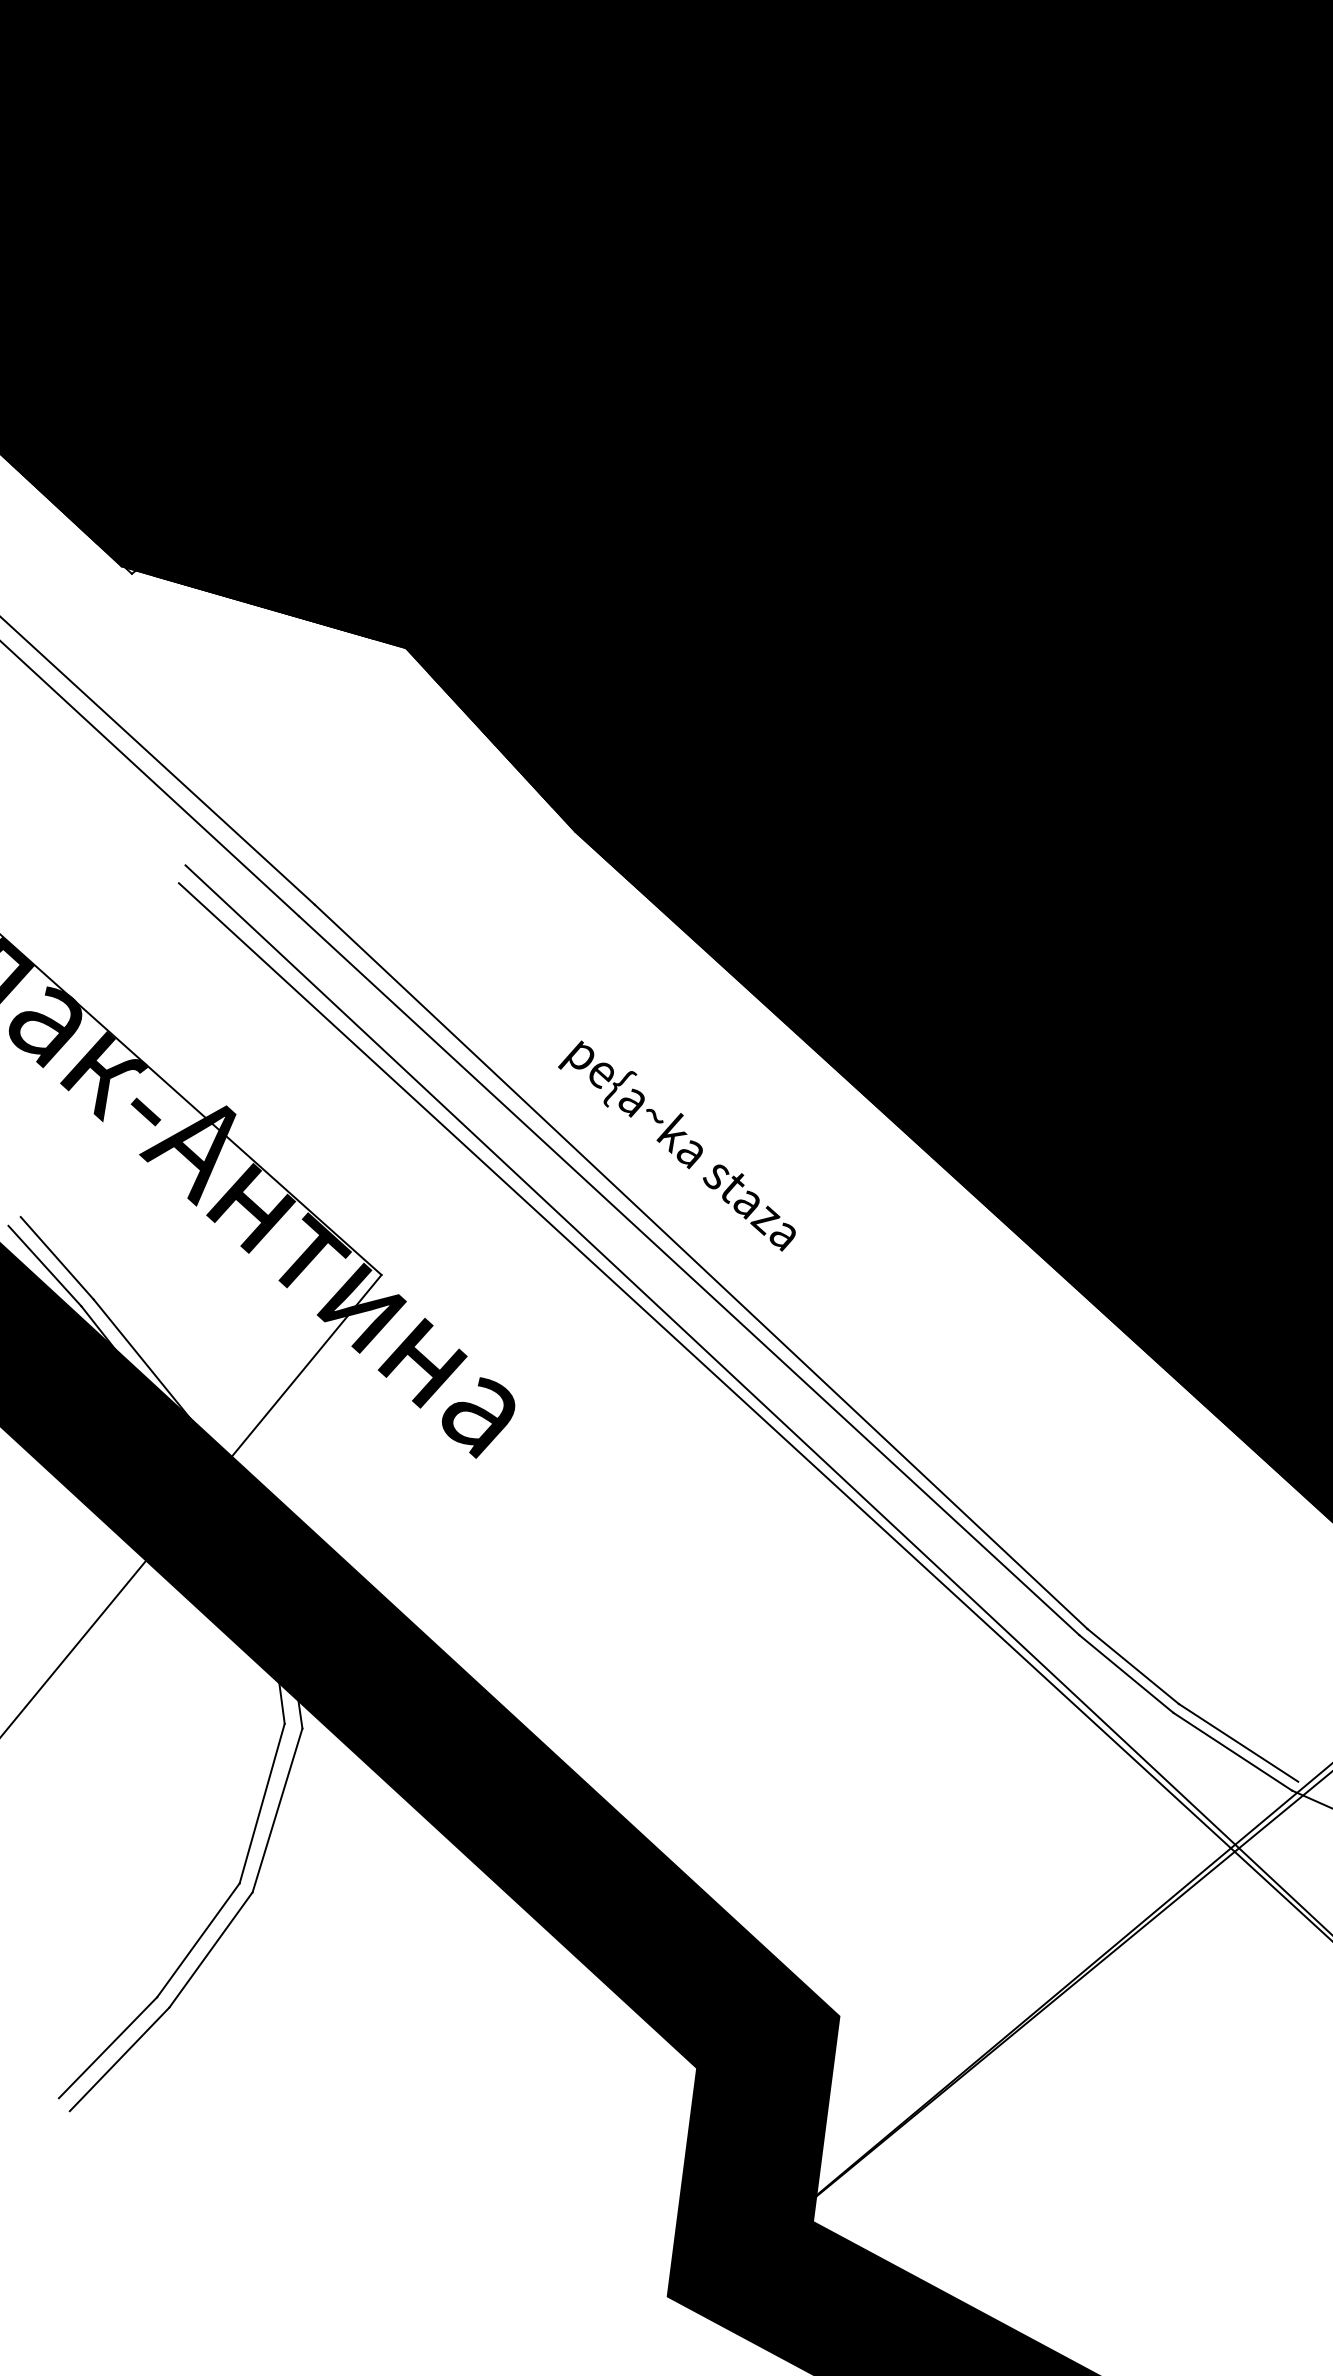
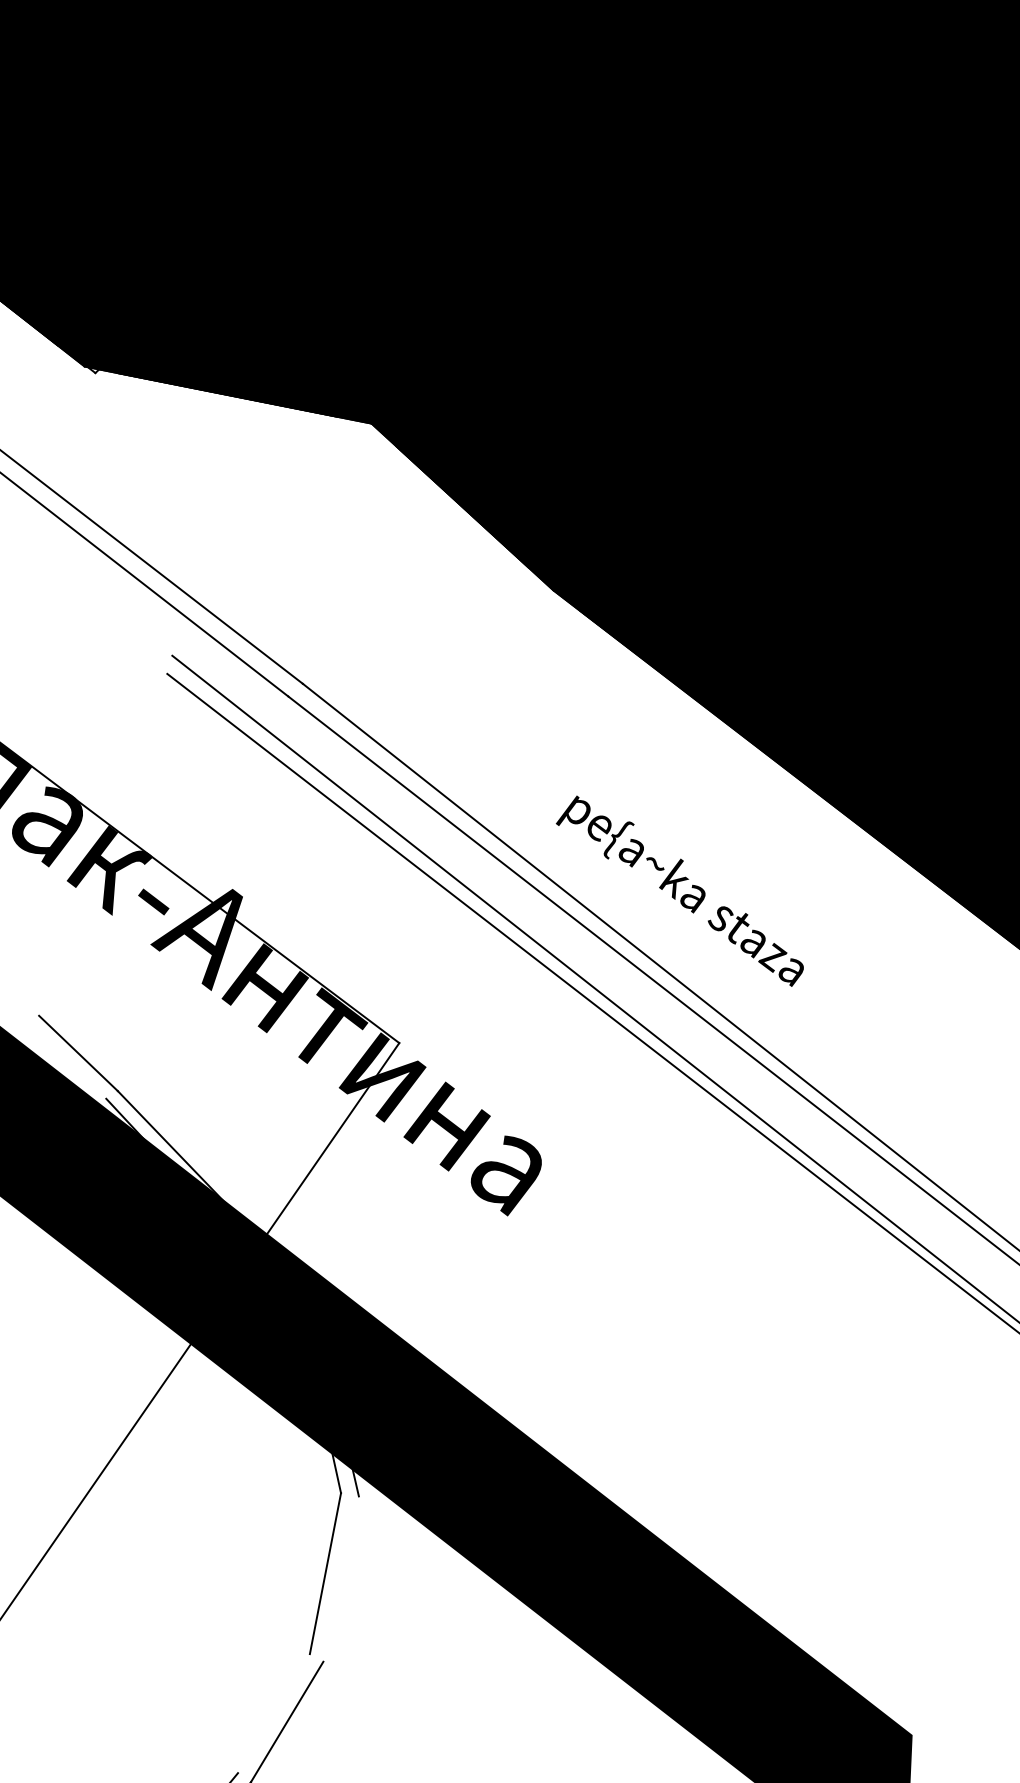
line: (44, 1265) -> (66, 1061), removed
line: (277, 1810) -> (341, 1579), removed
line: (198, 1940) -> (274, 1713), removed

